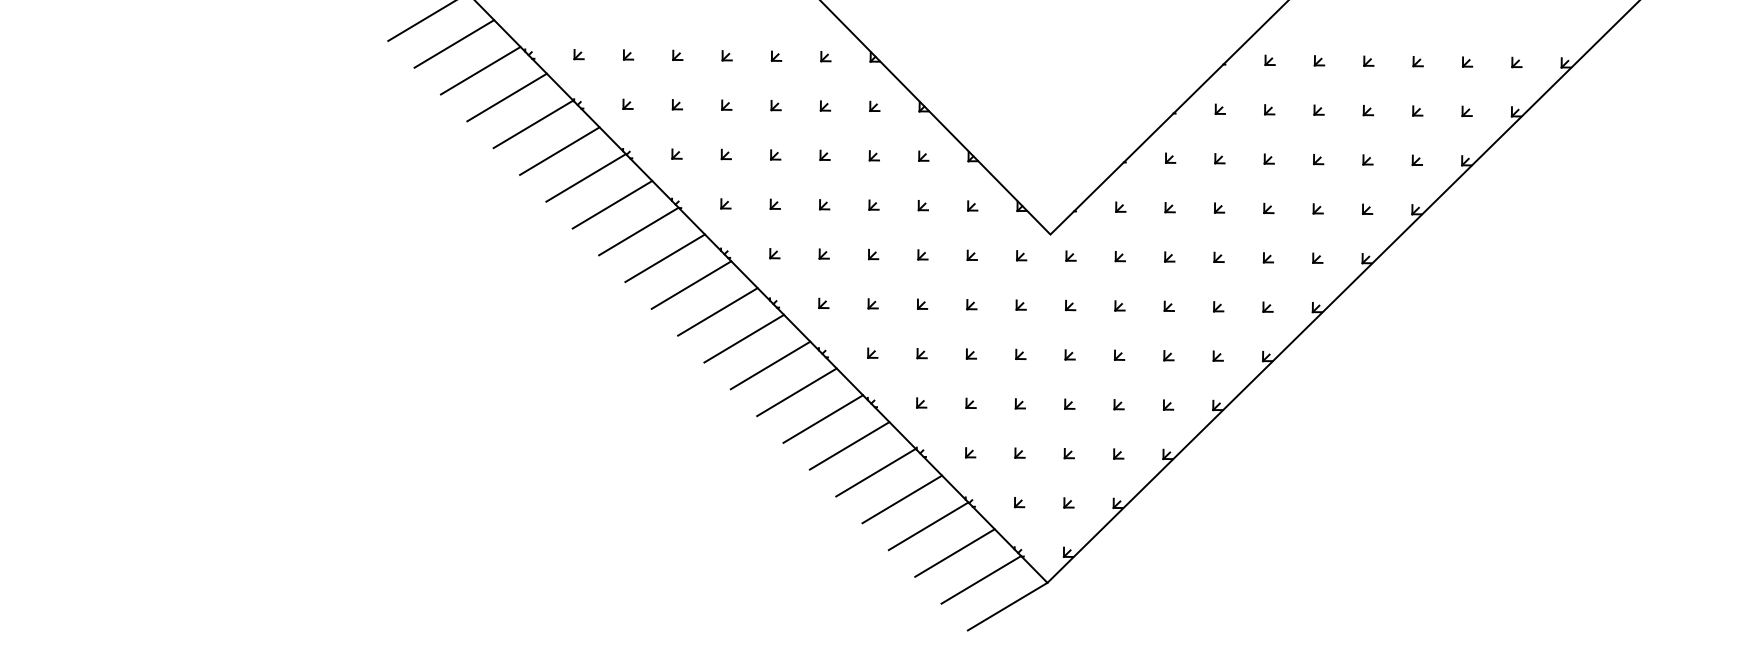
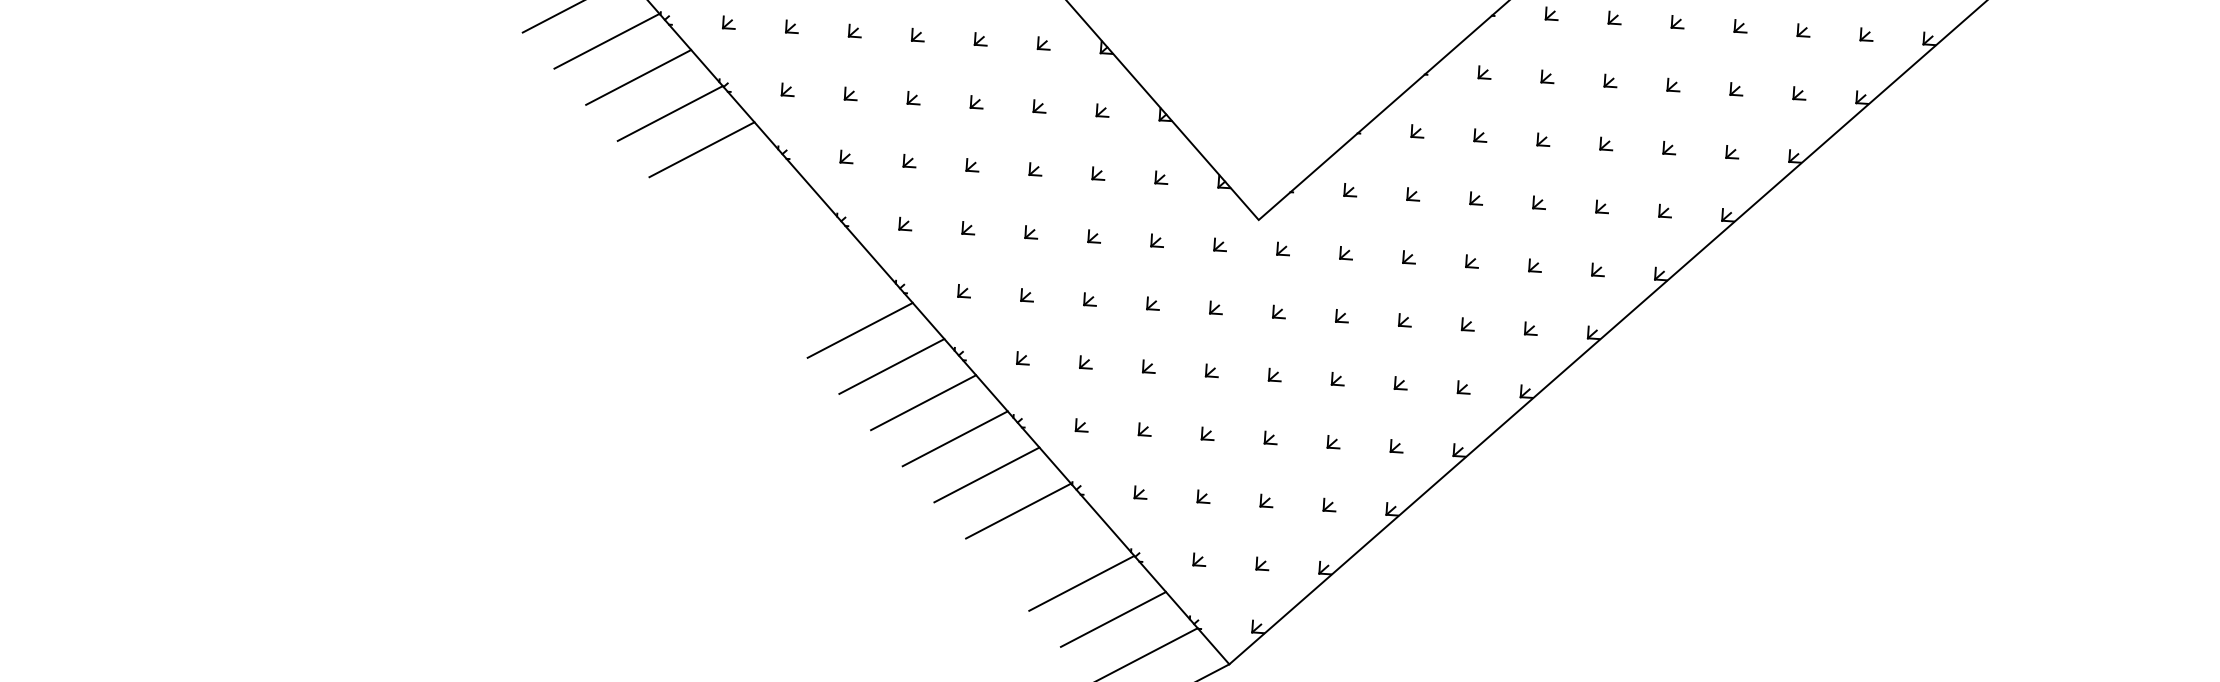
line: (638, 231) -> (733, 185), removed
line: (664, 258) -> (764, 222), removed
line: (691, 284) -> (796, 257), removed
line: (717, 311) -> (828, 293), removed
line: (902, 499) -> (1050, 547), removed

